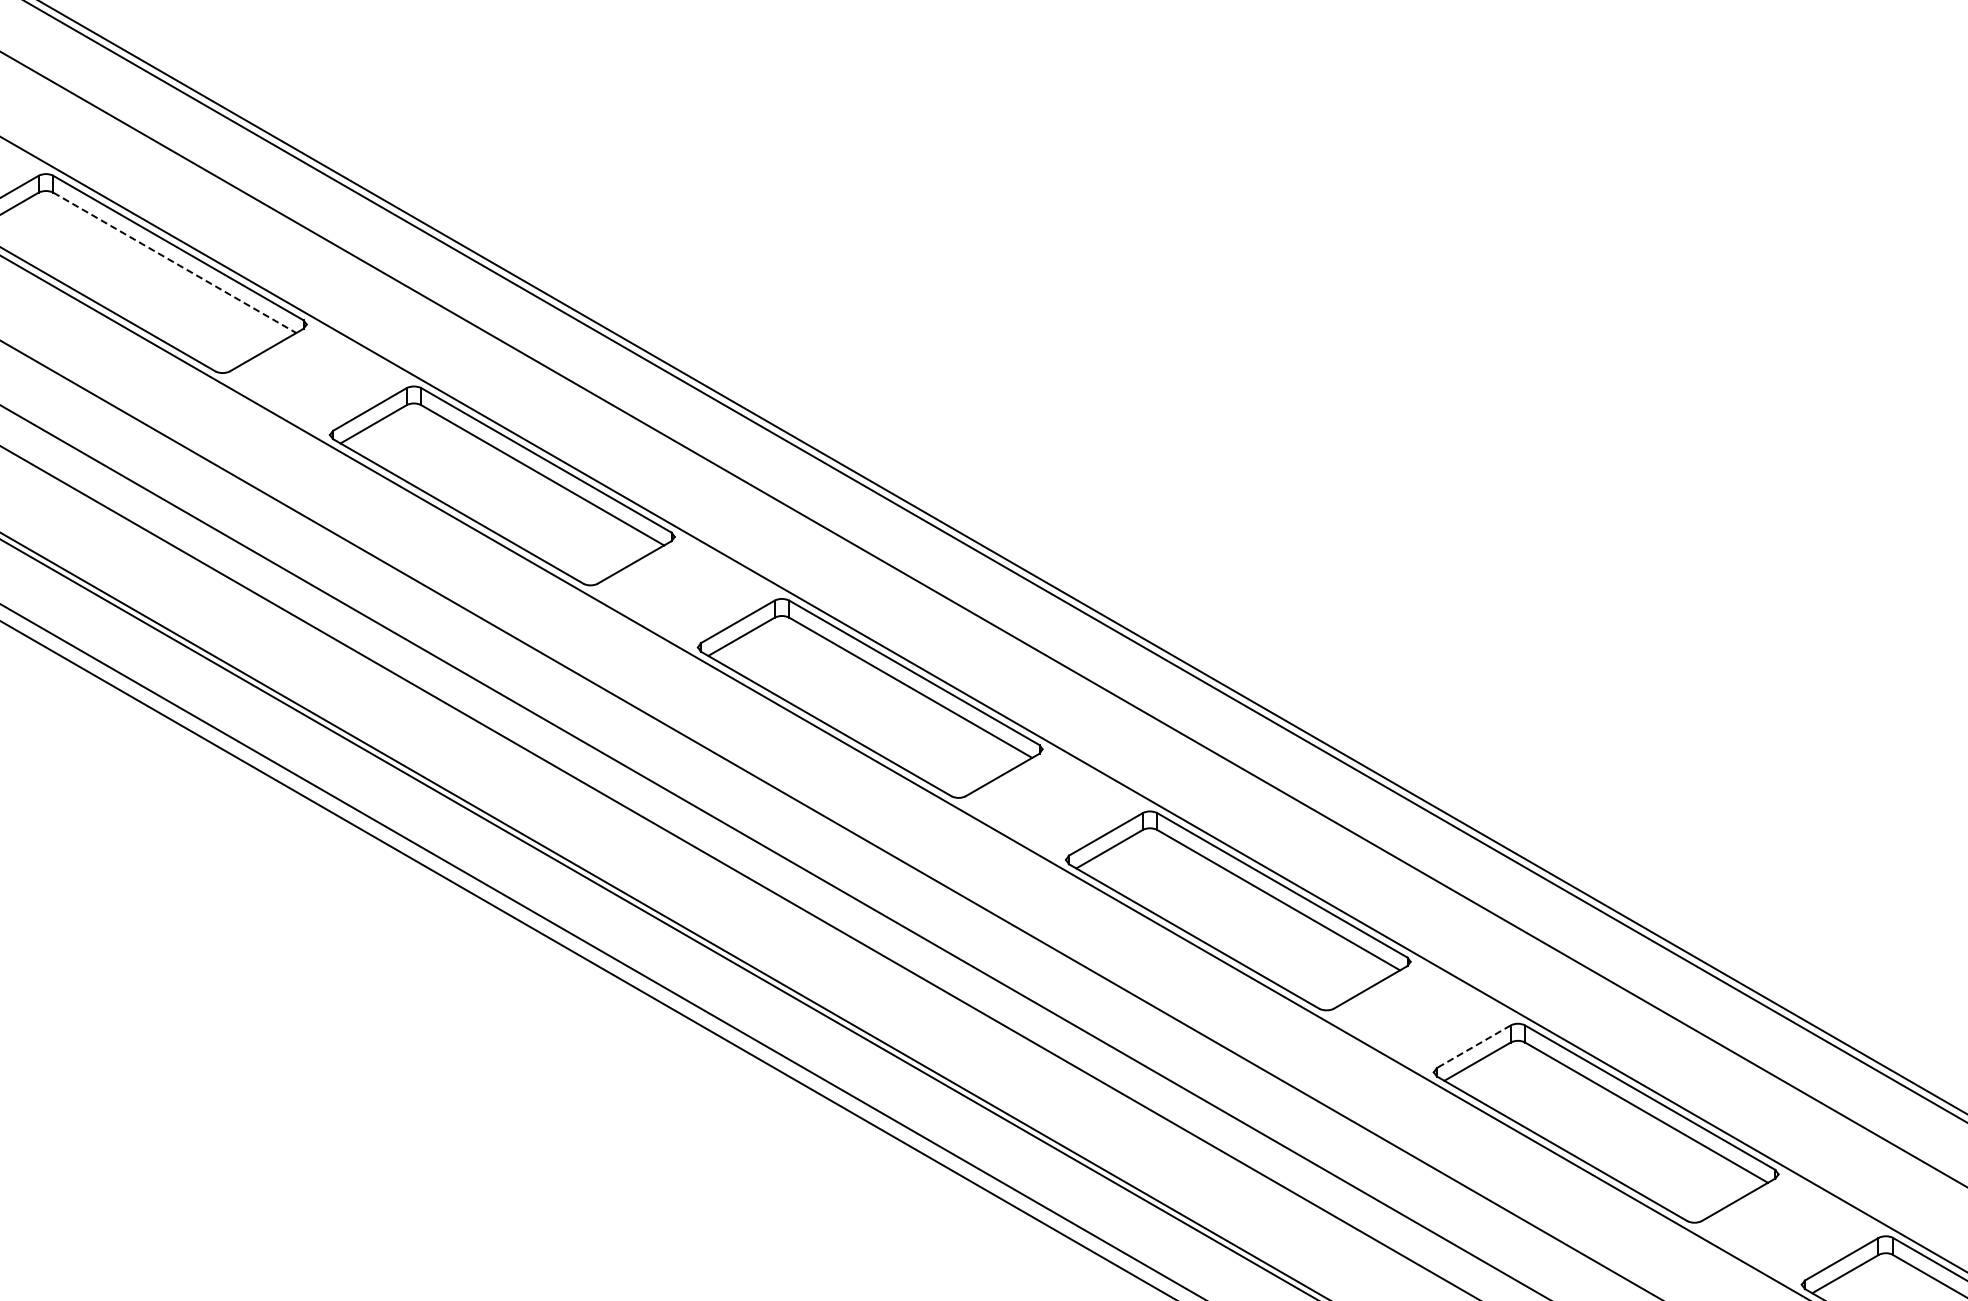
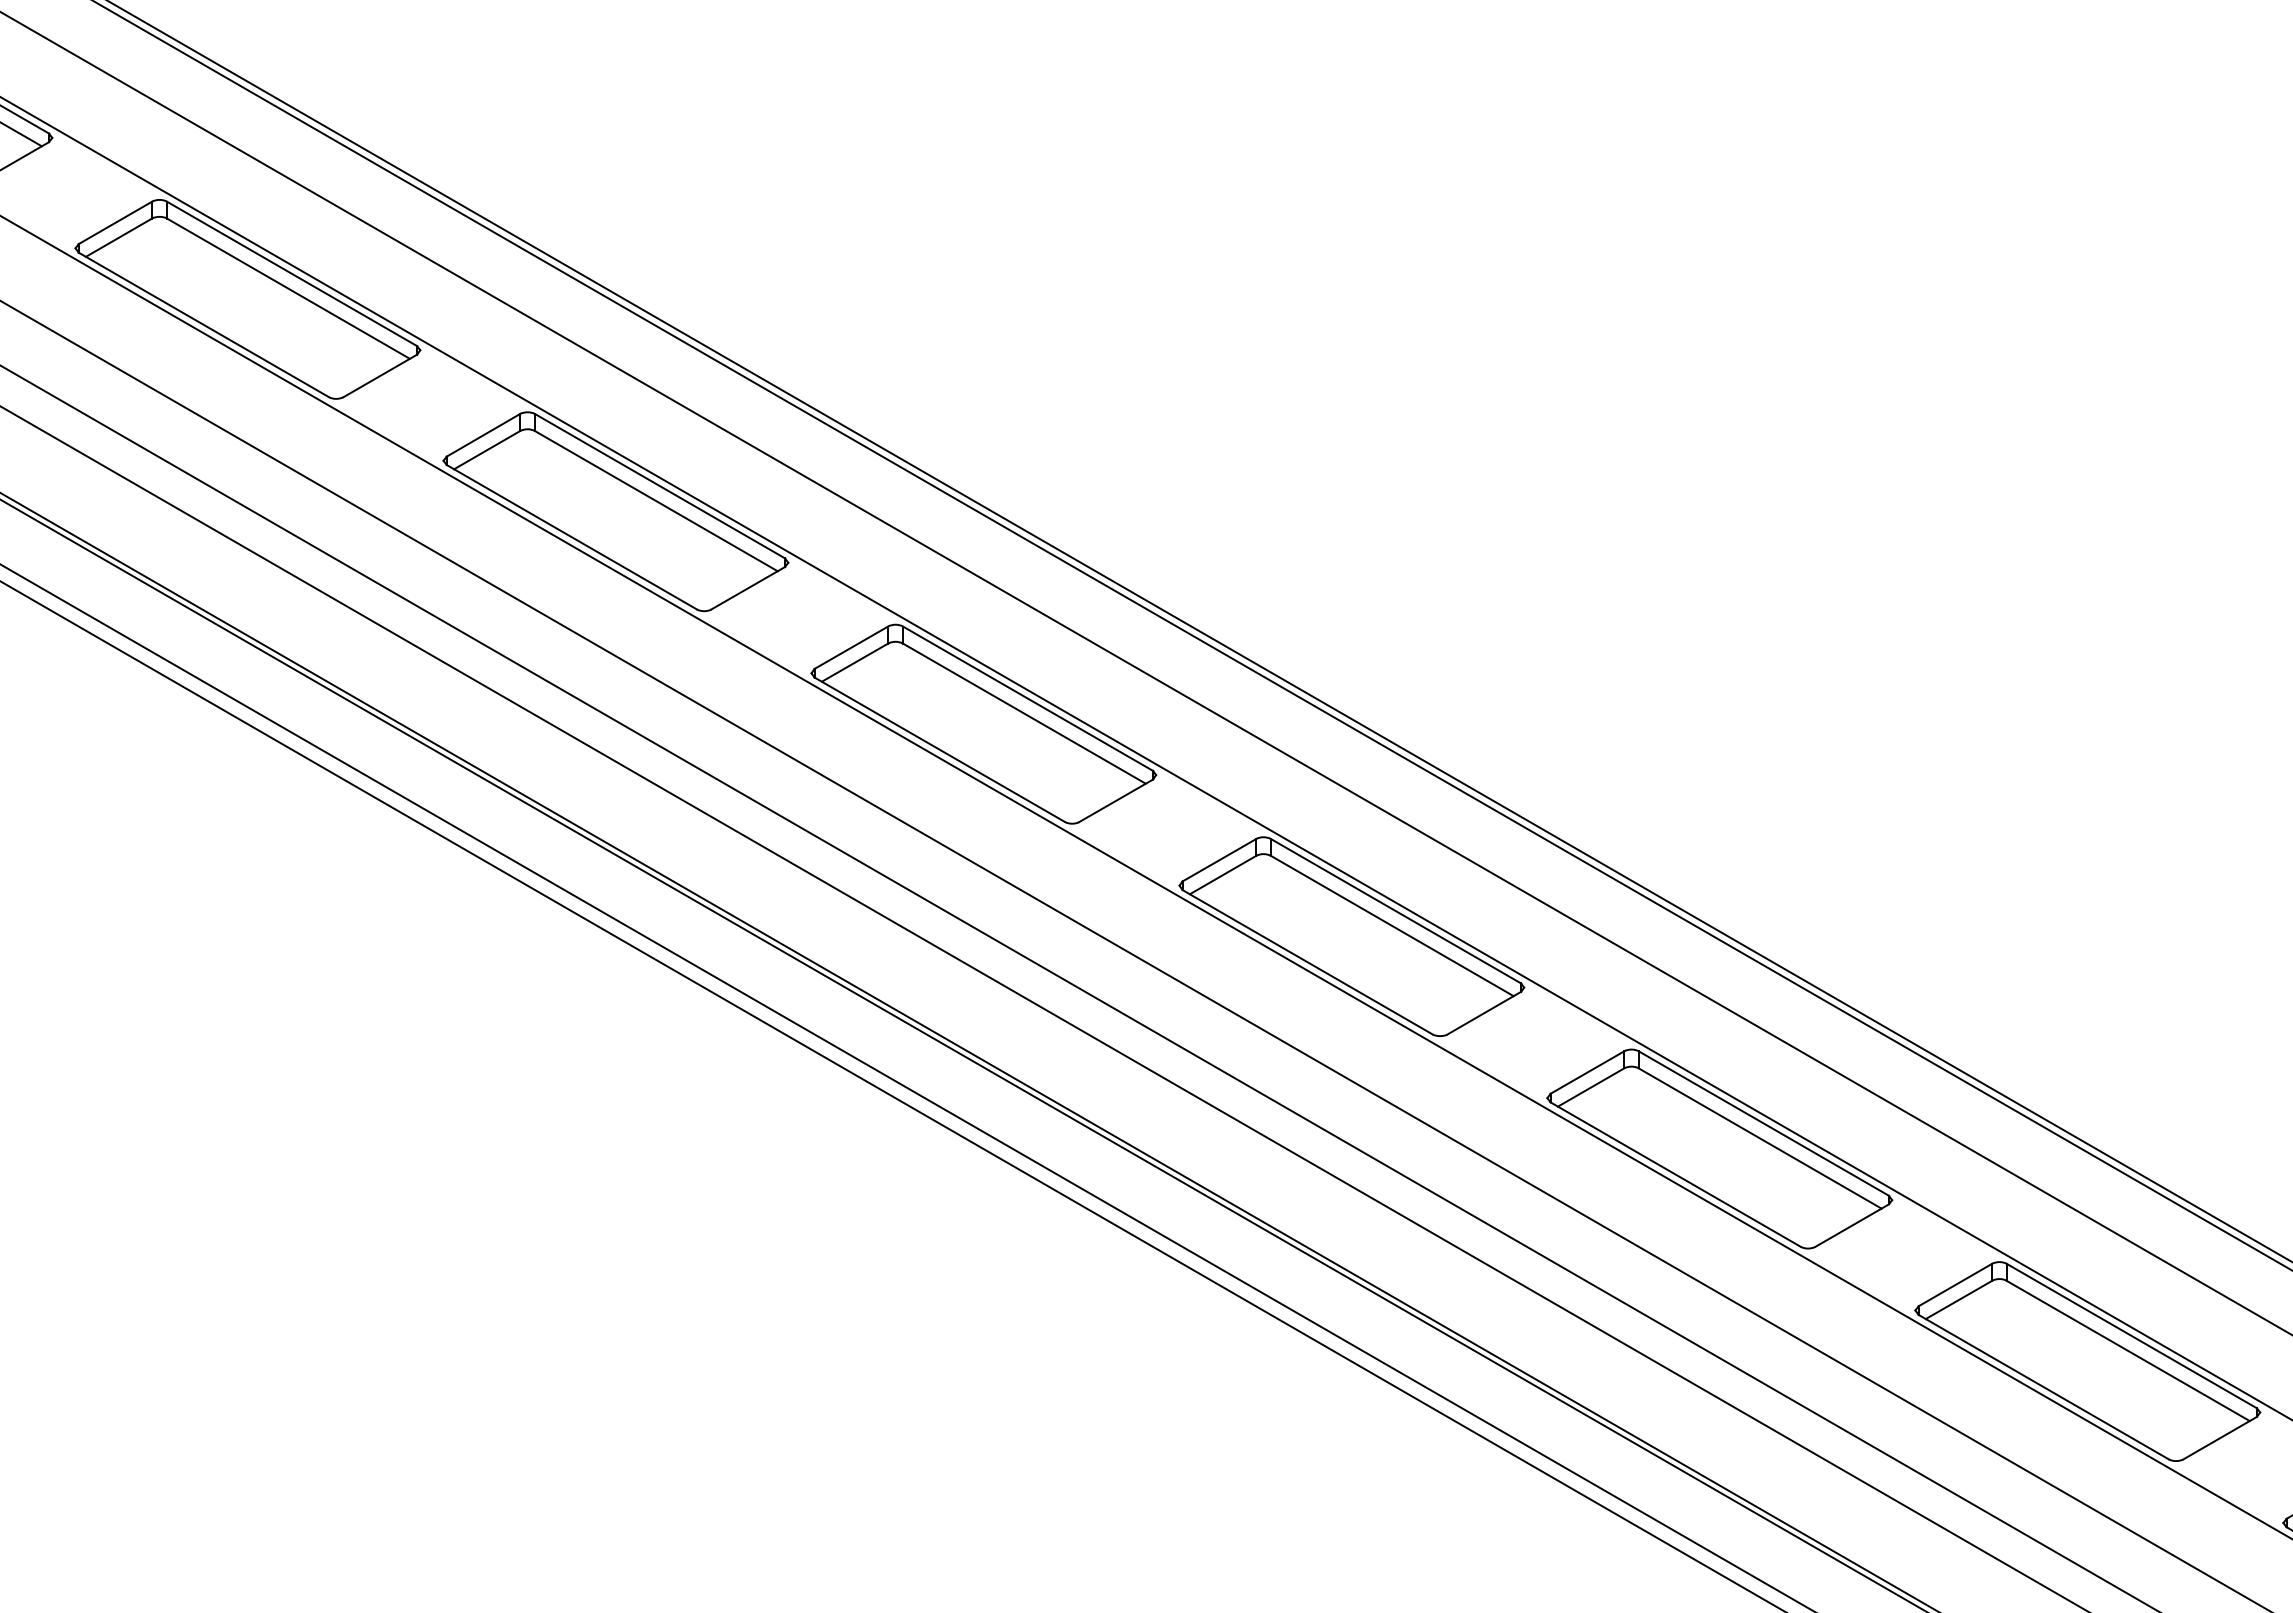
line: (174, 262) -> (288, 288), dashed -> solid
line: (1473, 1046) -> (1587, 1072), dashed -> solid

